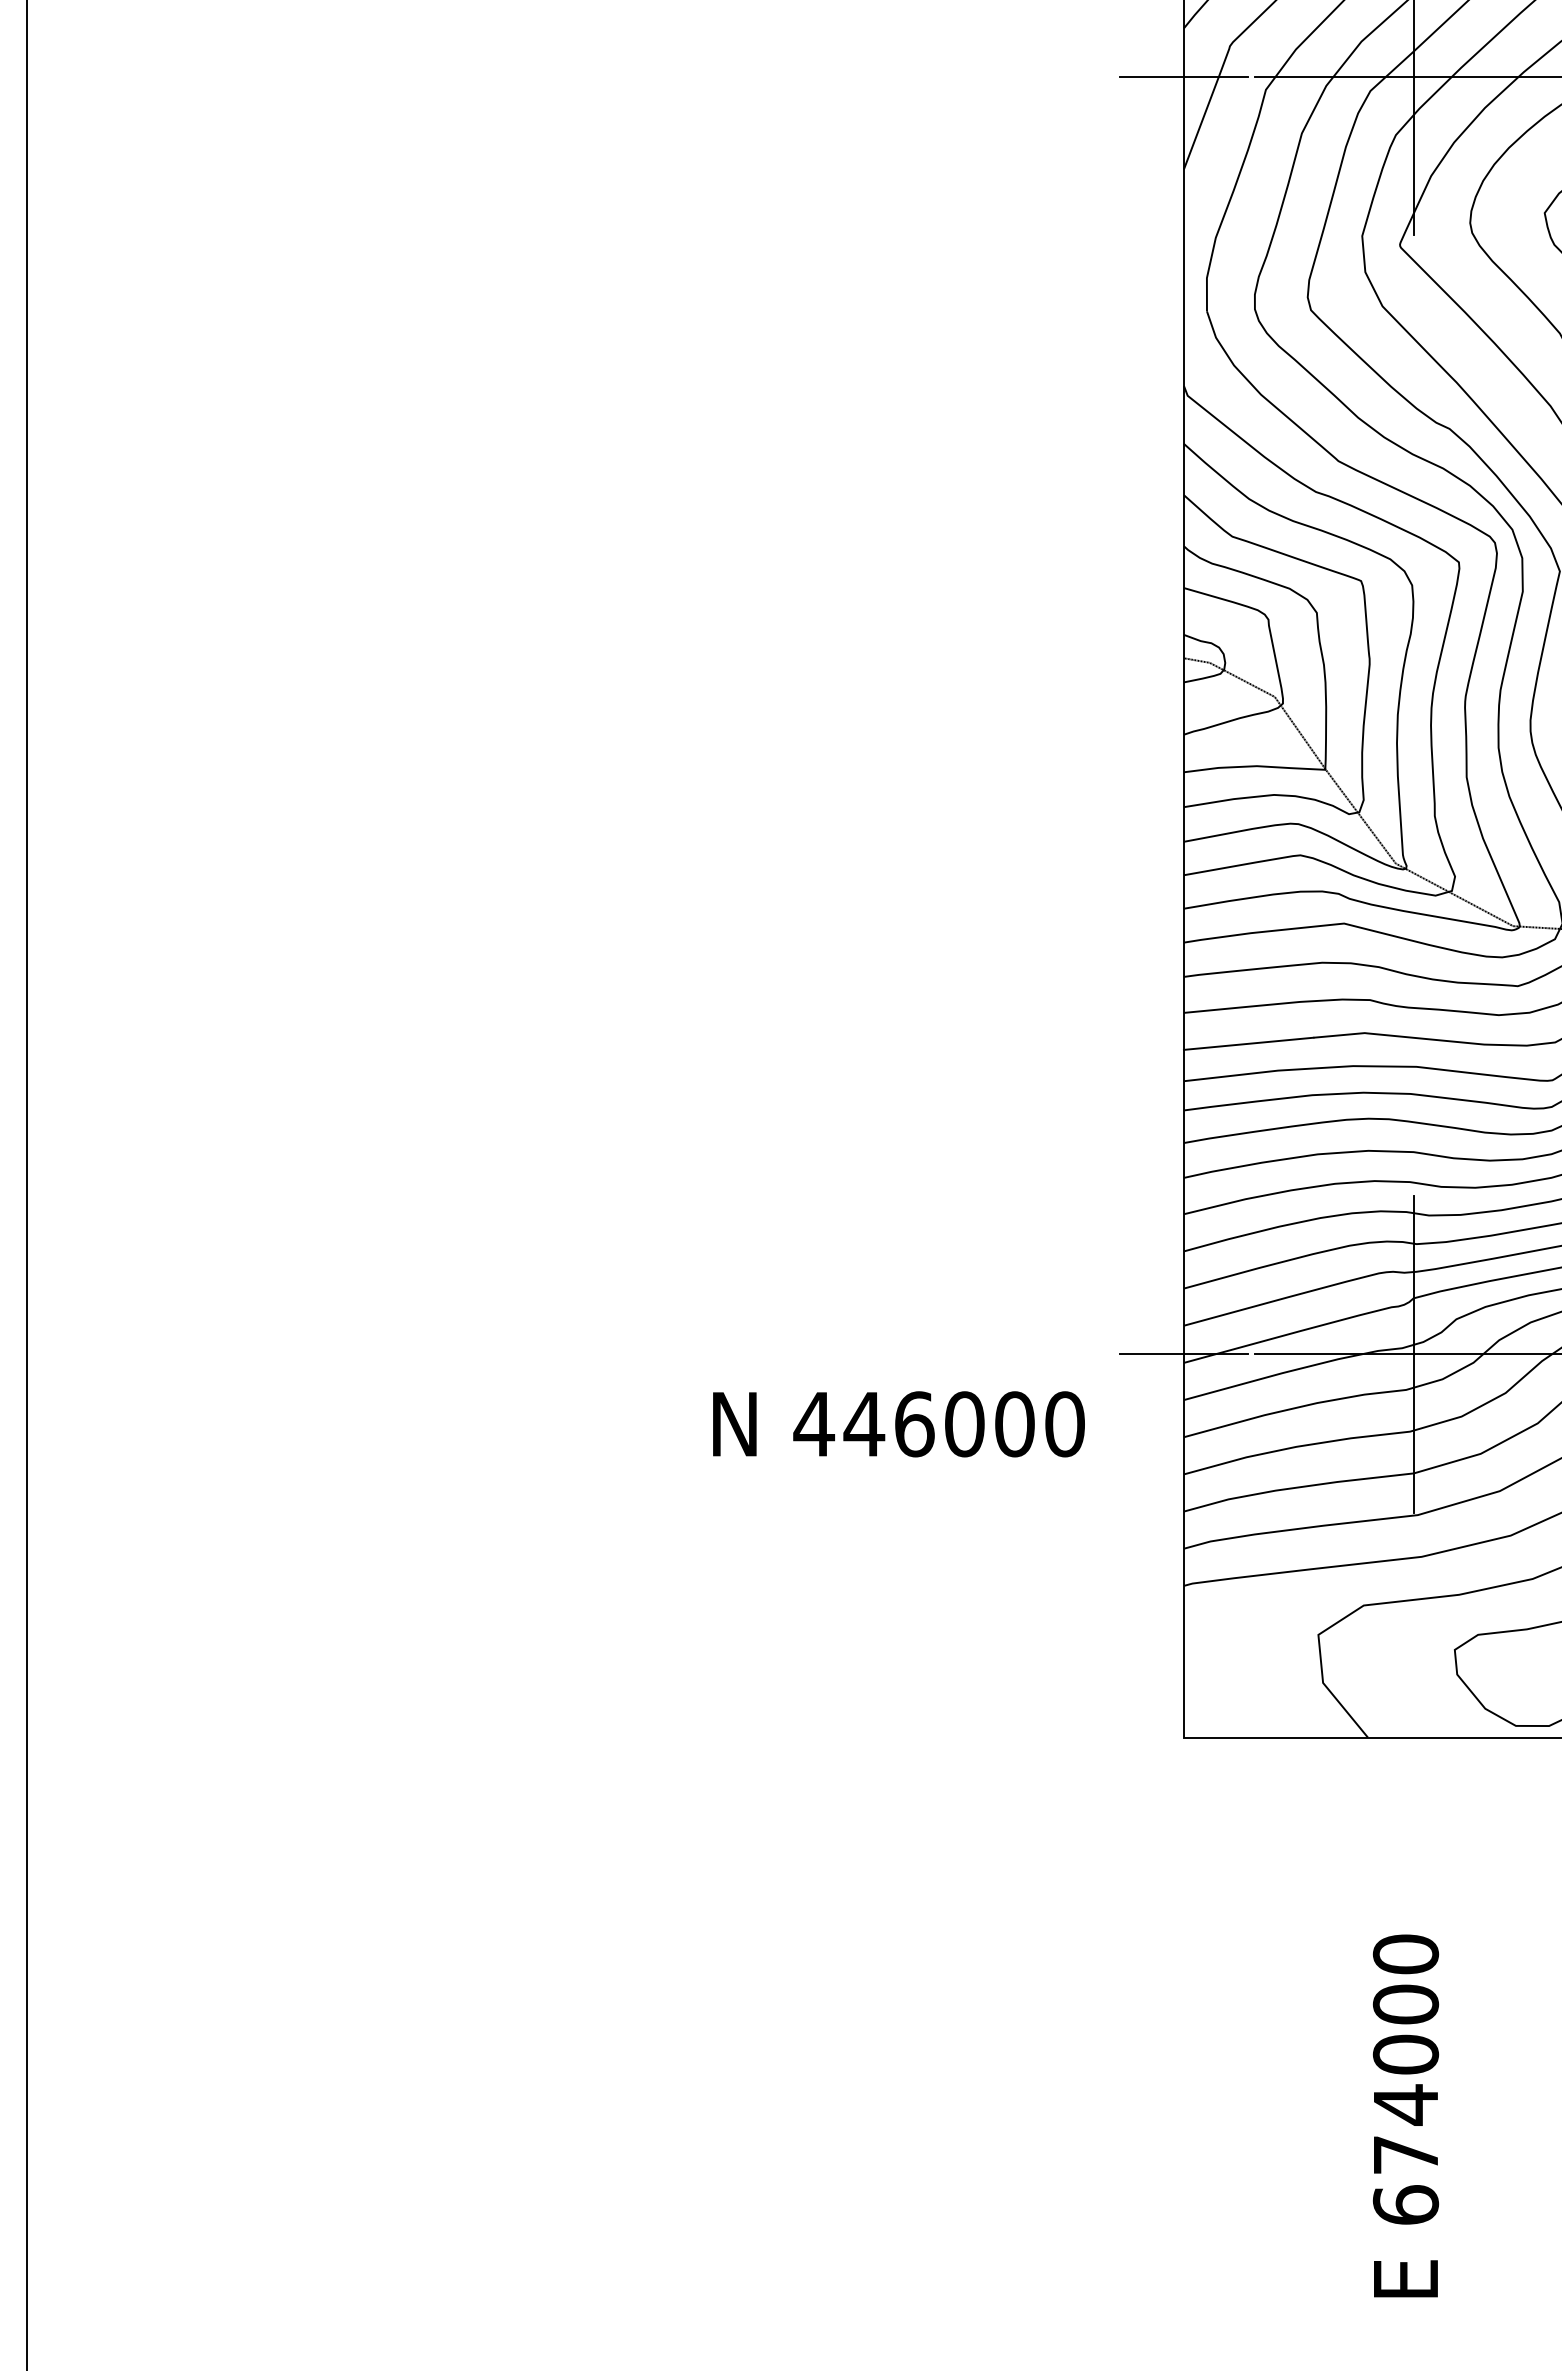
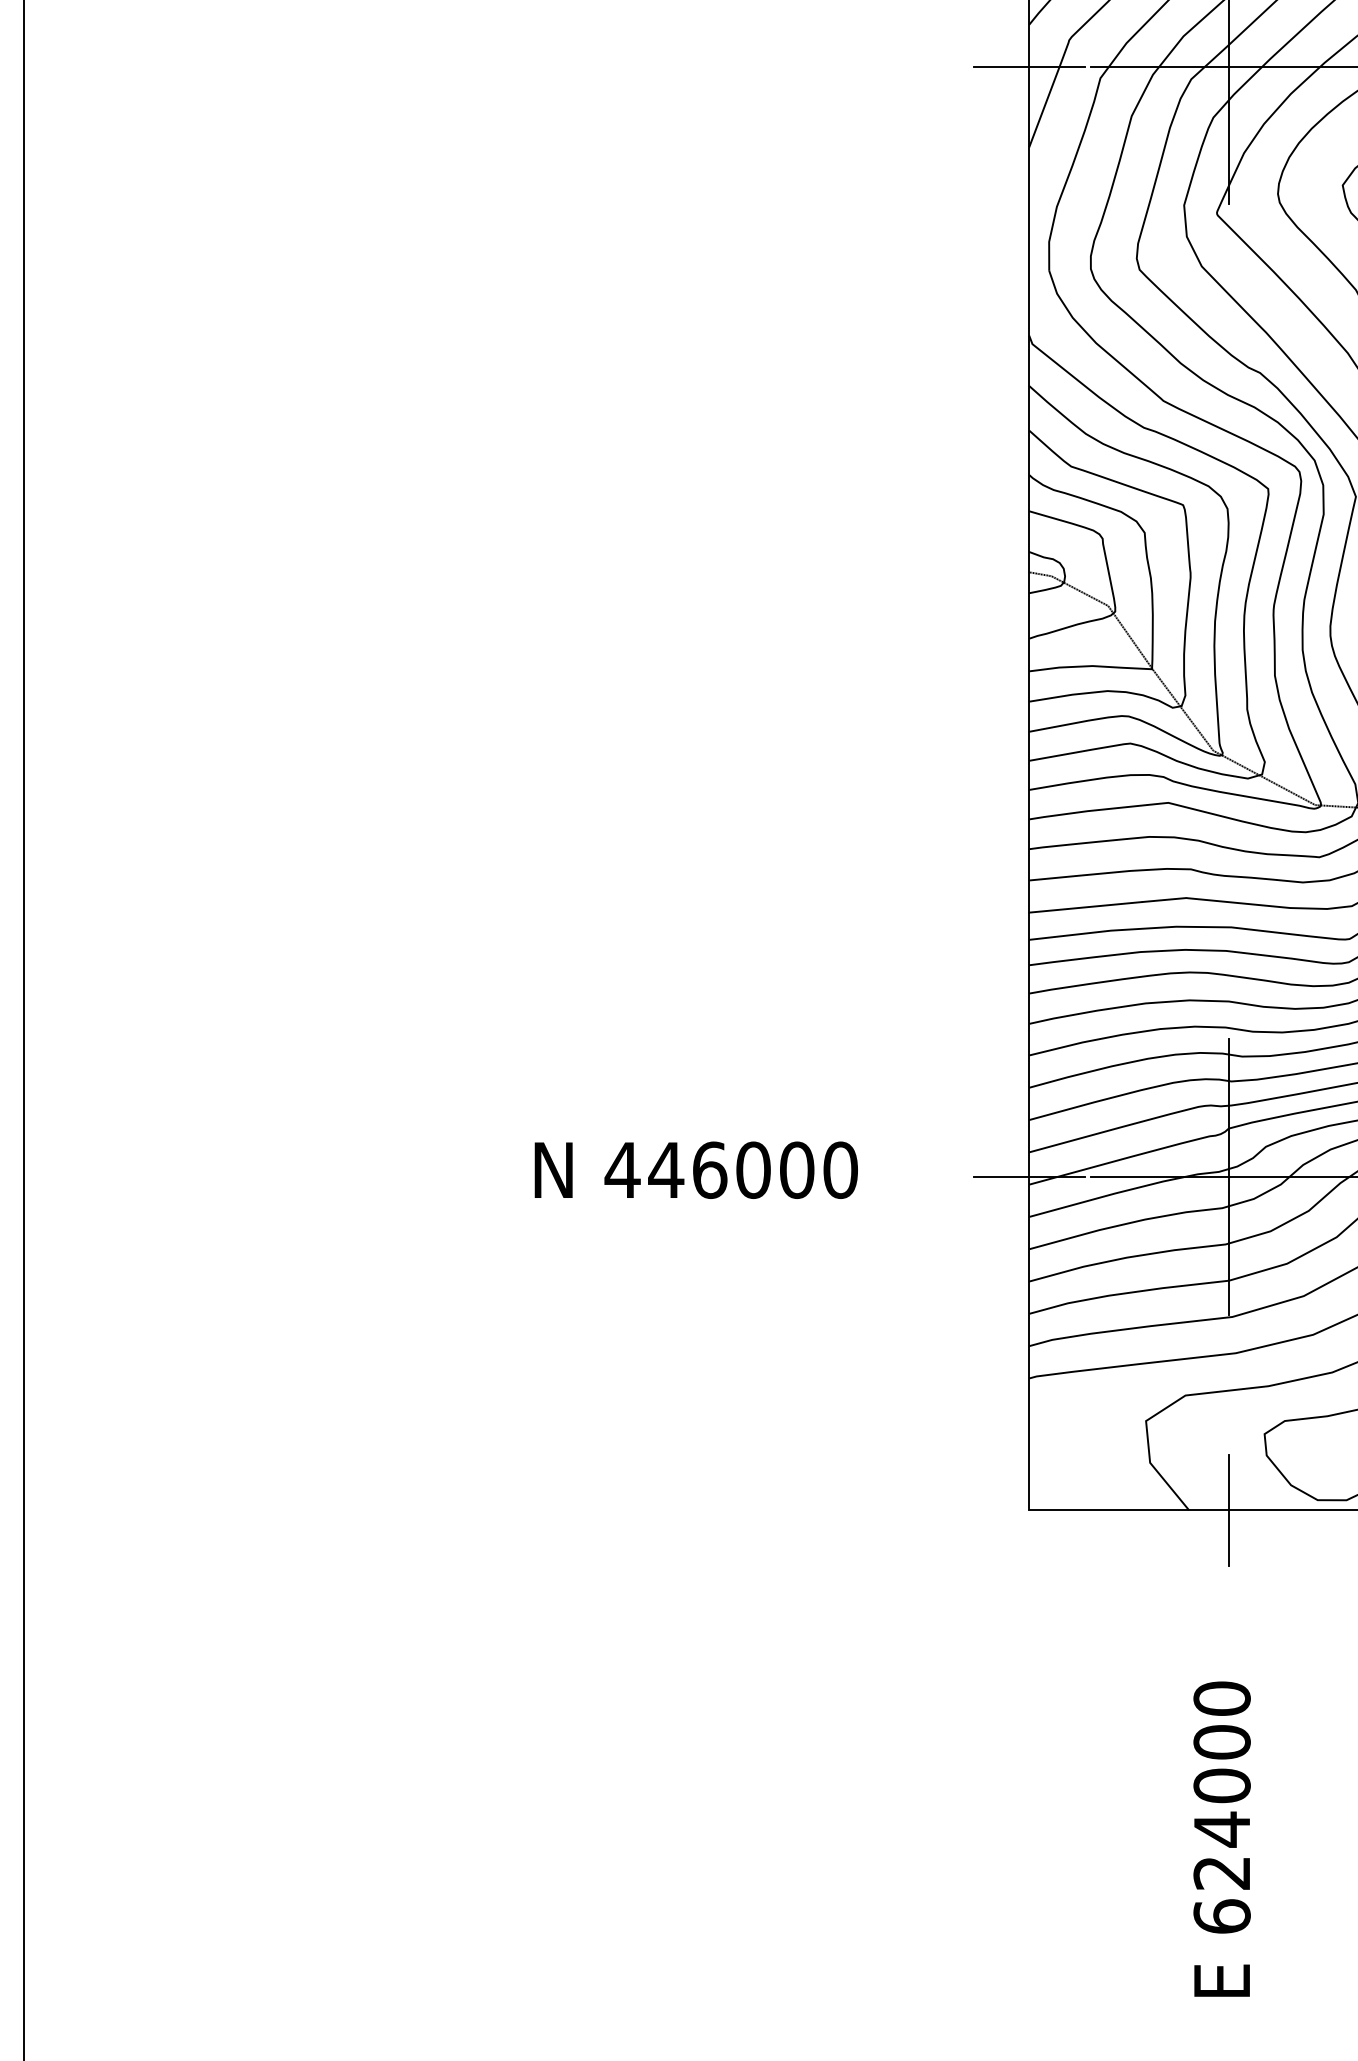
text: (898, 1424) -> (695, 1170), moved
line: (1413, 1737) -> (1228, 1510), added
text: (1404, 2155) -> (1220, 1873), 674000 -> 624000

